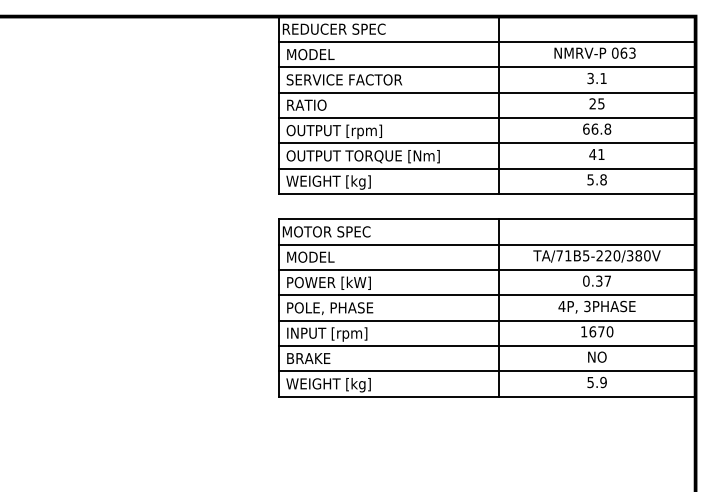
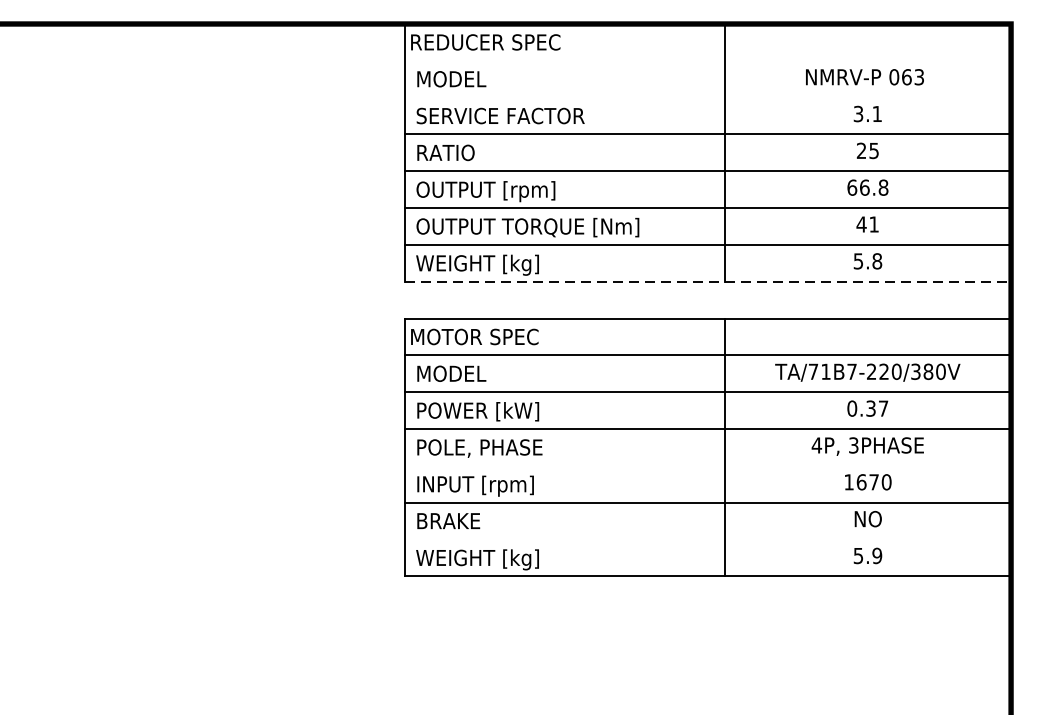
line: (486, 41) -> (707, 60), removed
line: (486, 67) -> (707, 98), removed
line: (487, 193) -> (708, 281), solid -> dashed
text: (586, 255) -> (852, 371), TA/71B5-220/380V -> TA/71B7-220/380V
line: (486, 320) -> (707, 465), removed
line: (486, 371) -> (707, 539), removed

